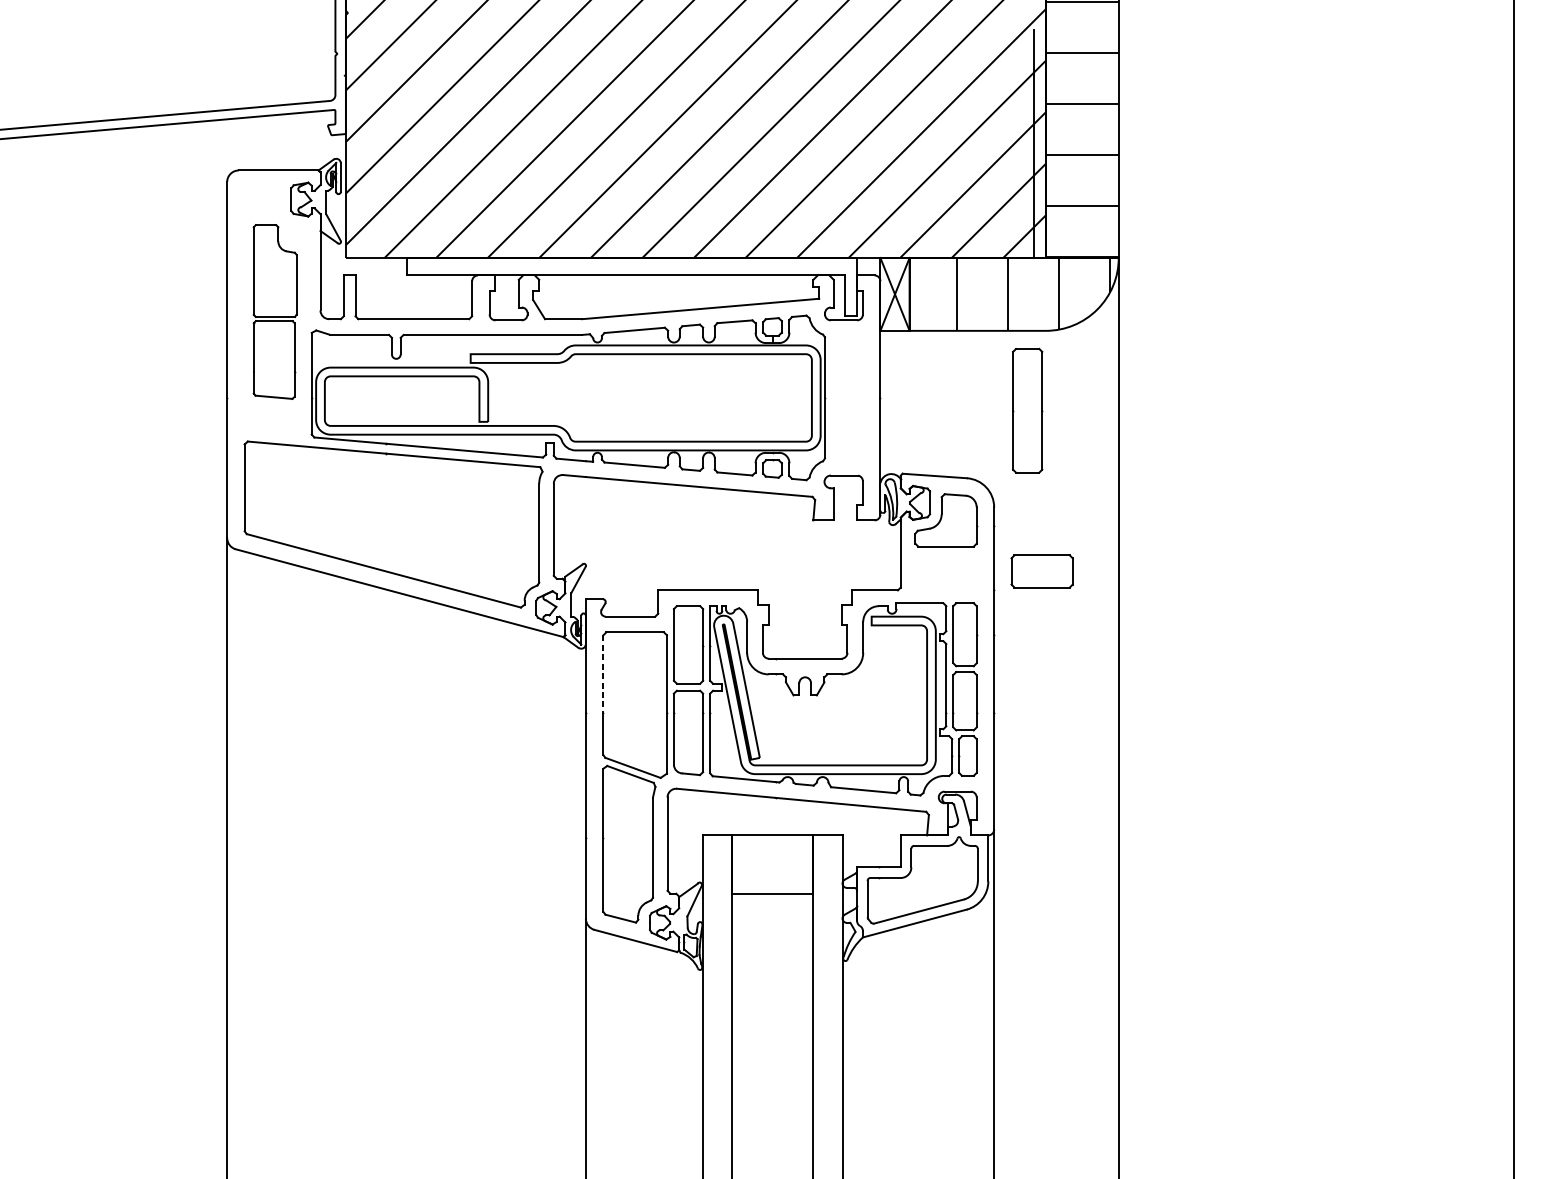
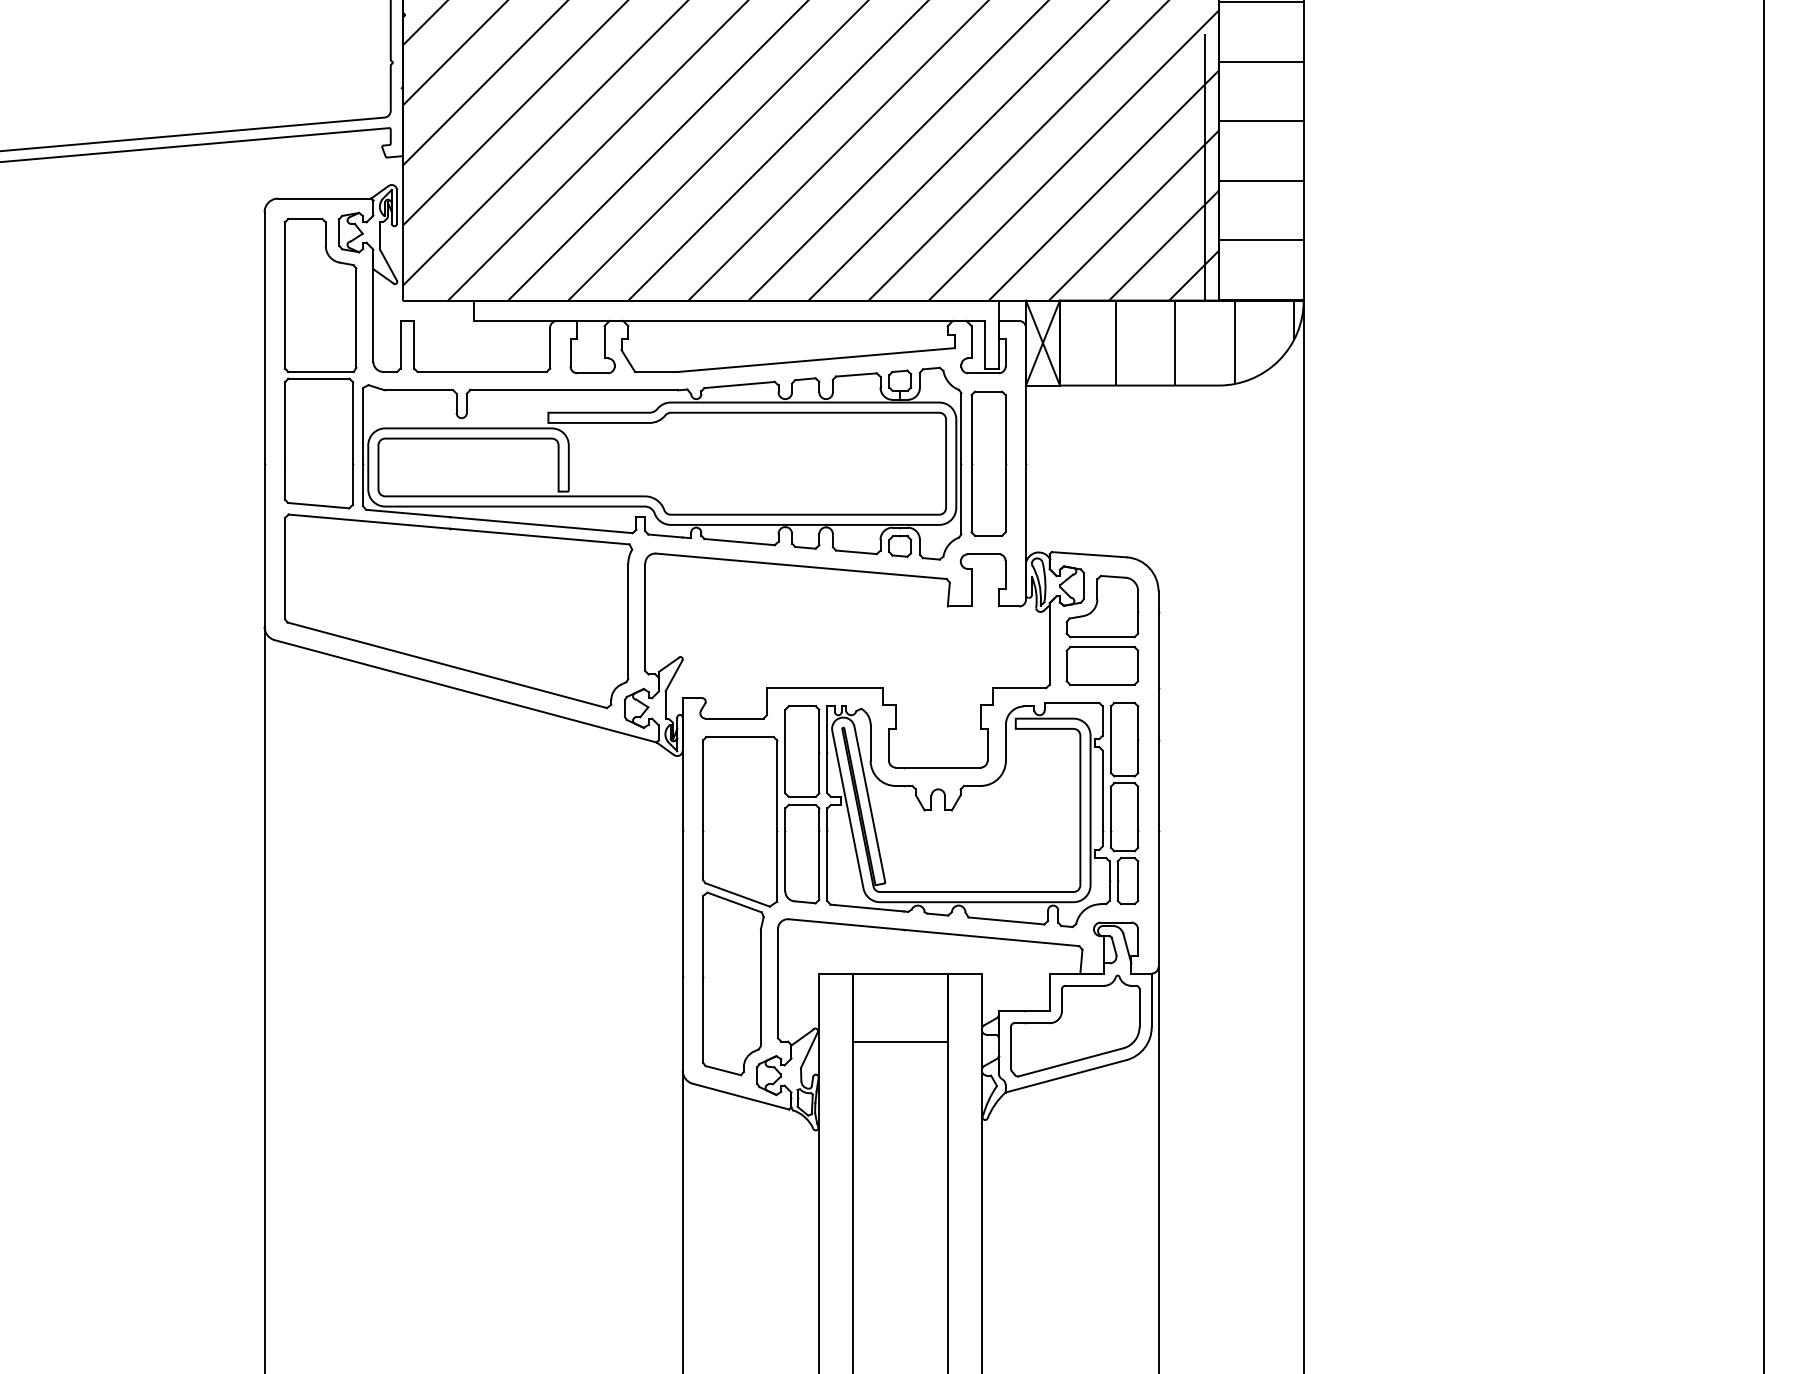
part: (275, 311) -> (320, 363), size x1.43
part: (1027, 410) -> (988, 463), moved
part: (1042, 571) -> (1102, 665), moved
line: (603, 674) -> (703, 786), dashed -> solid

